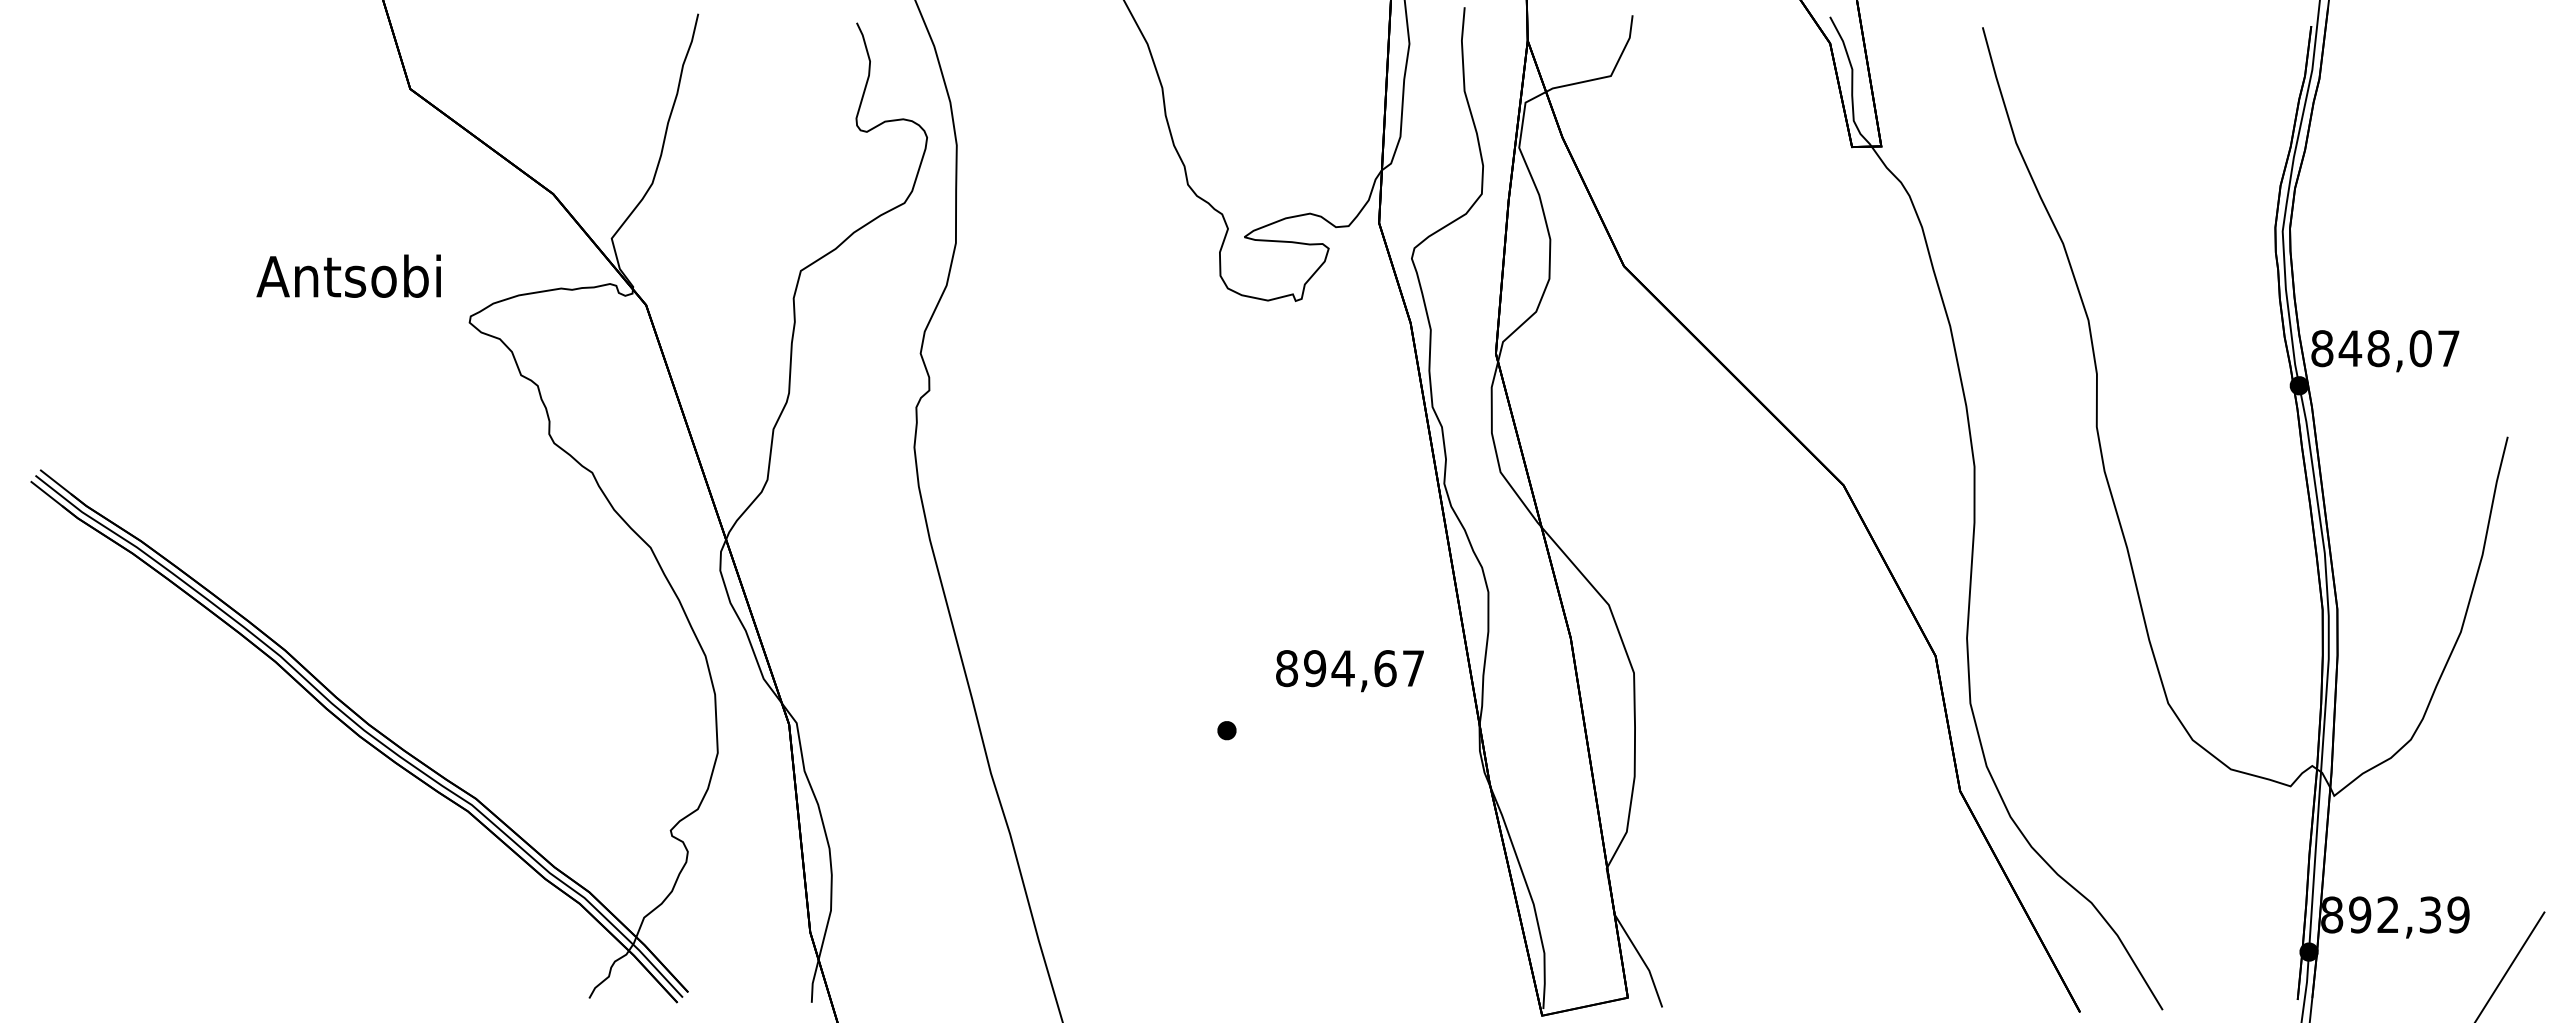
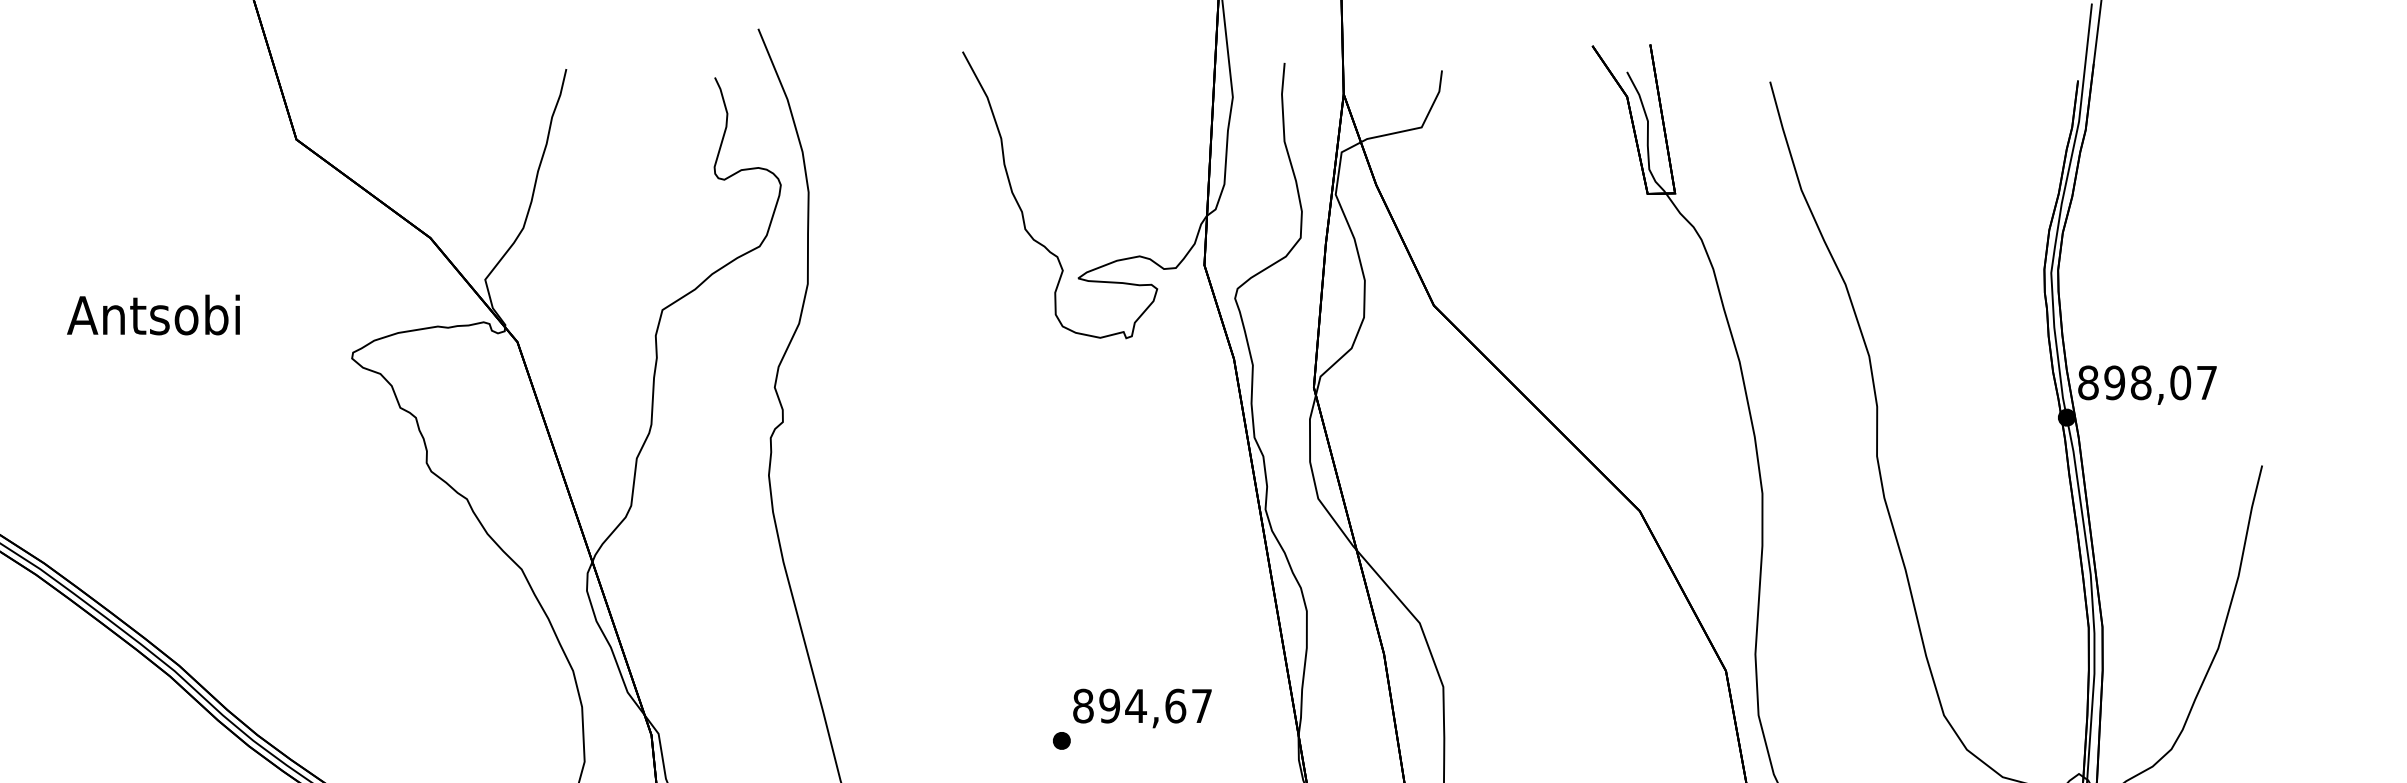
text: (348, 275) -> (153, 314), moved
text: (2350, 348) -> (2114, 382), 848,07 -> 898,07
text: (1349, 671) -> (1142, 708), moved

